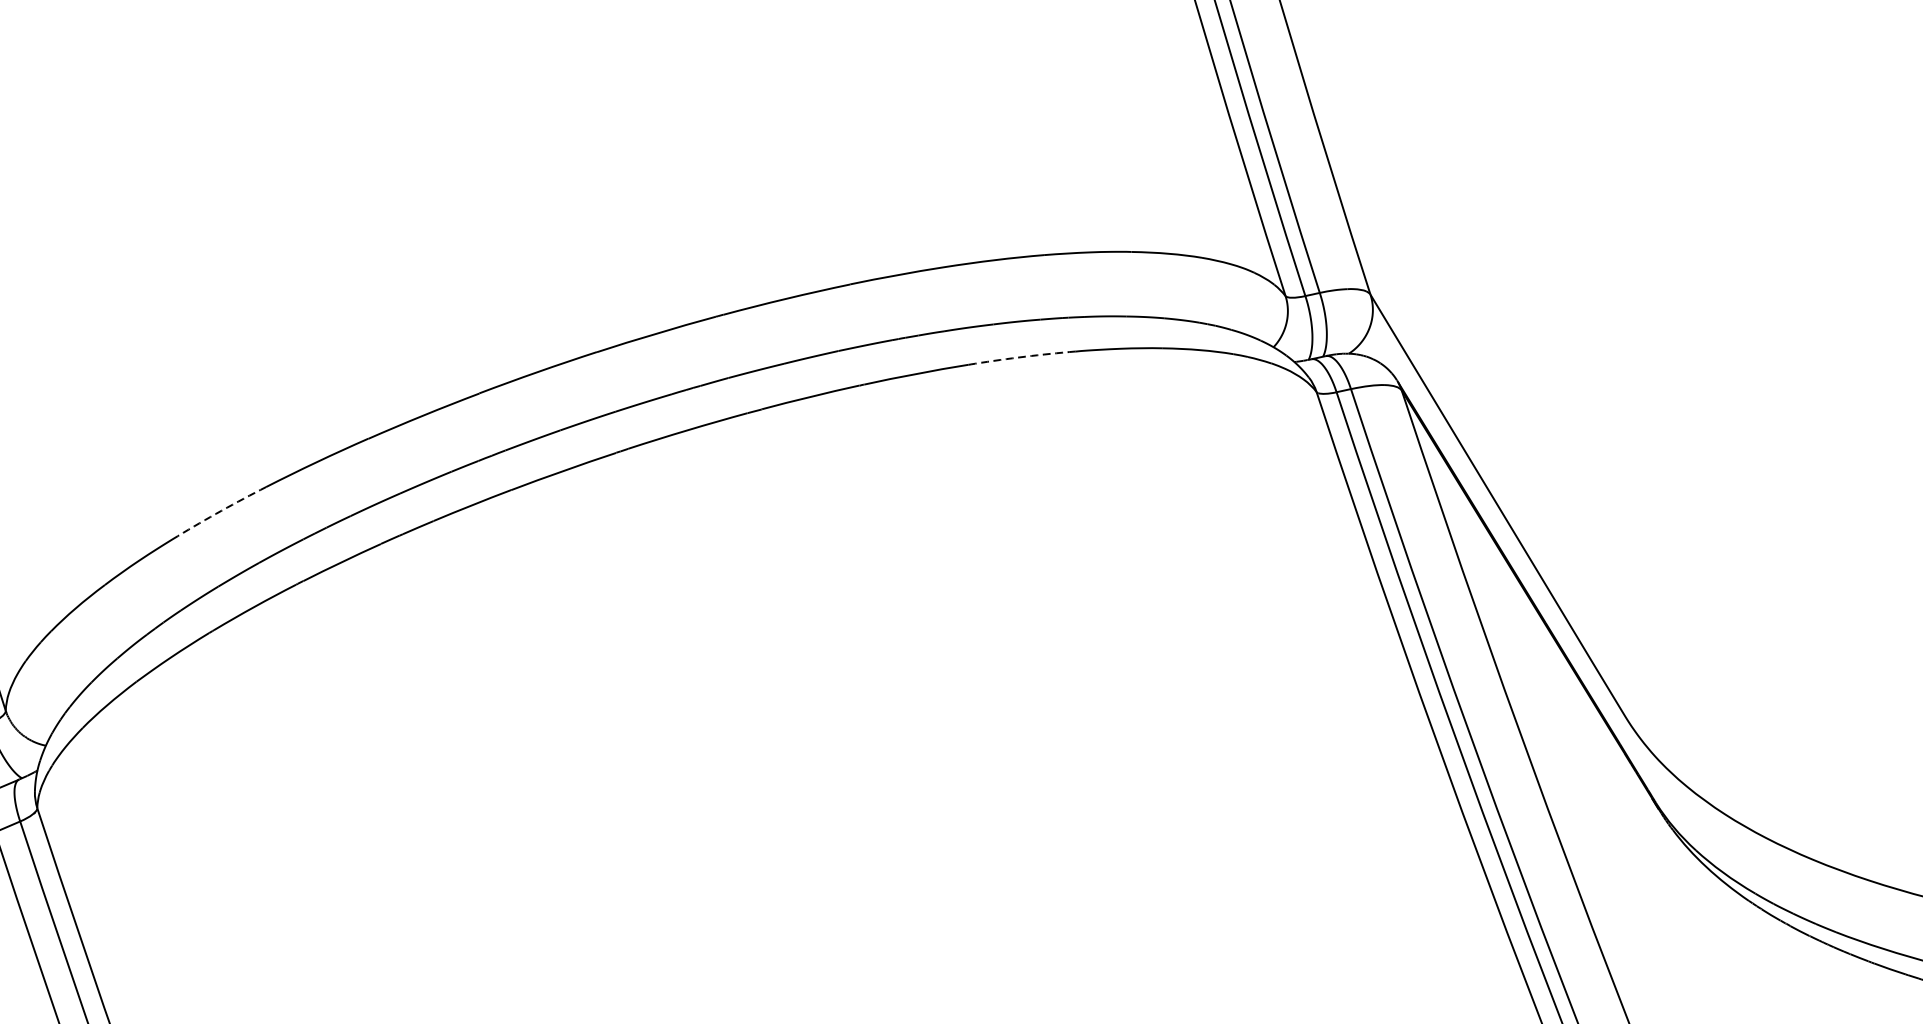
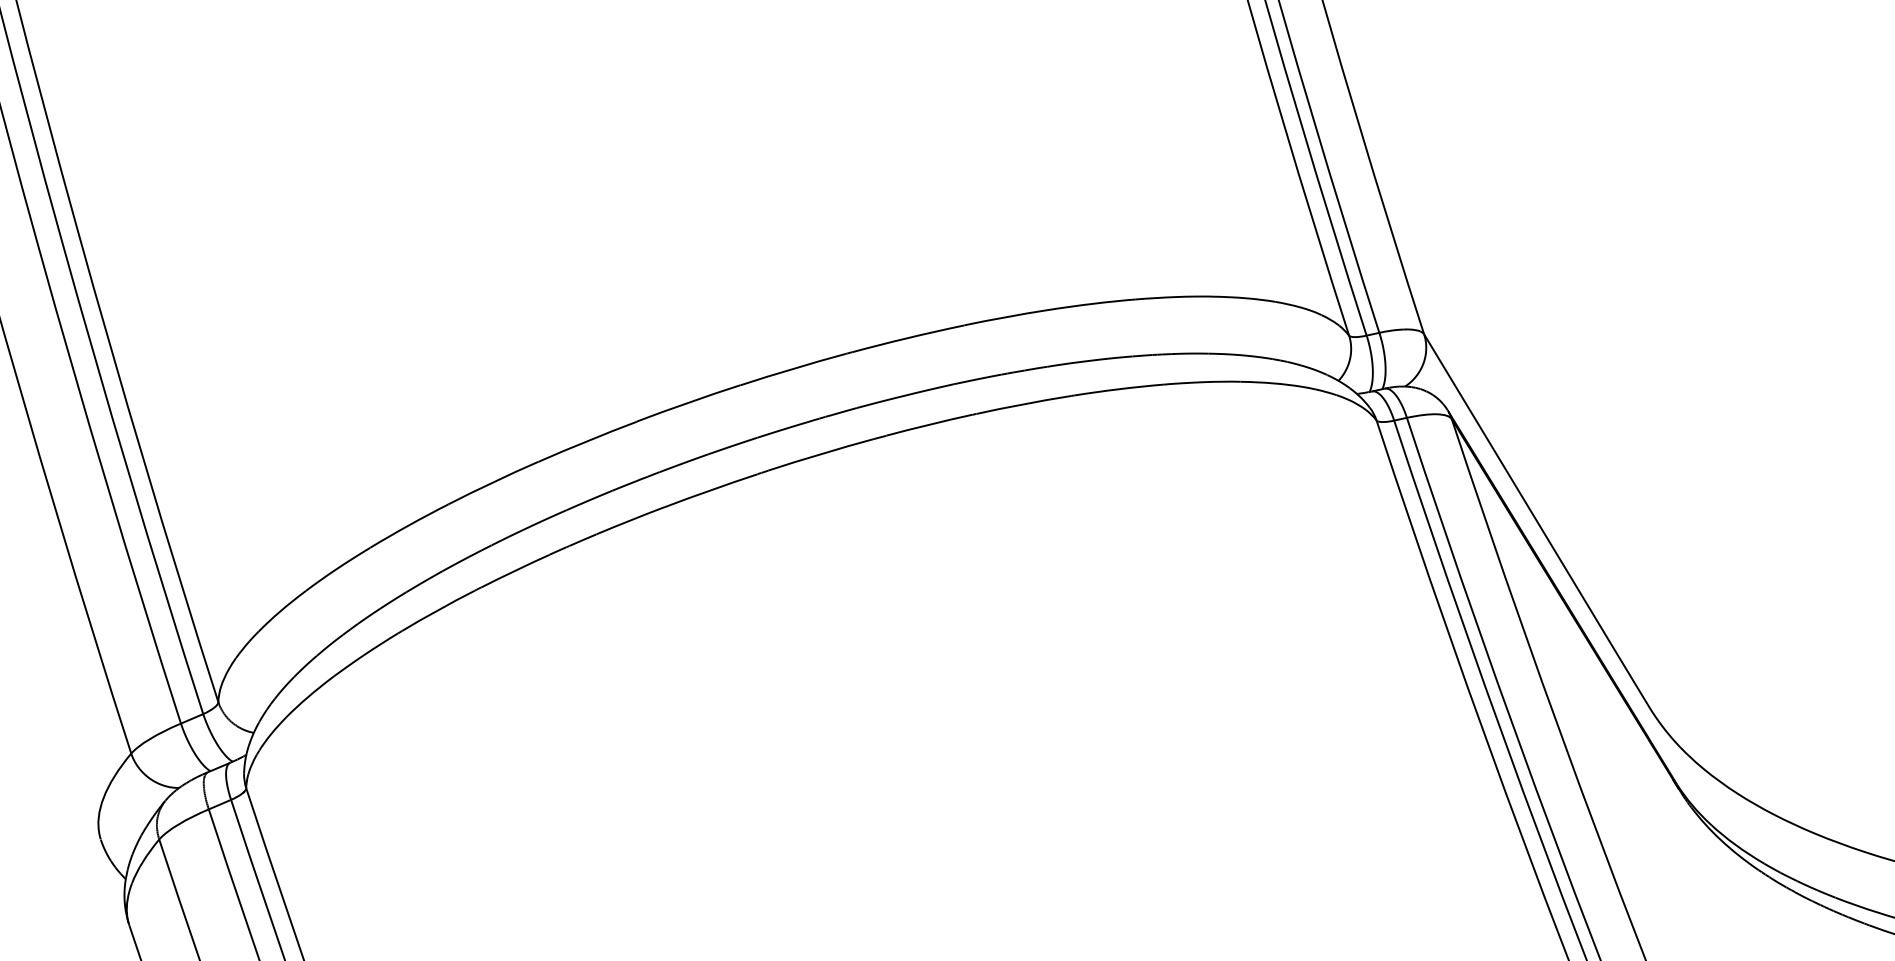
arc: (1025, 357) -> (1119, 389), dashed -> solid
arc: (222, 510) -> (409, 525), dashed -> solid

